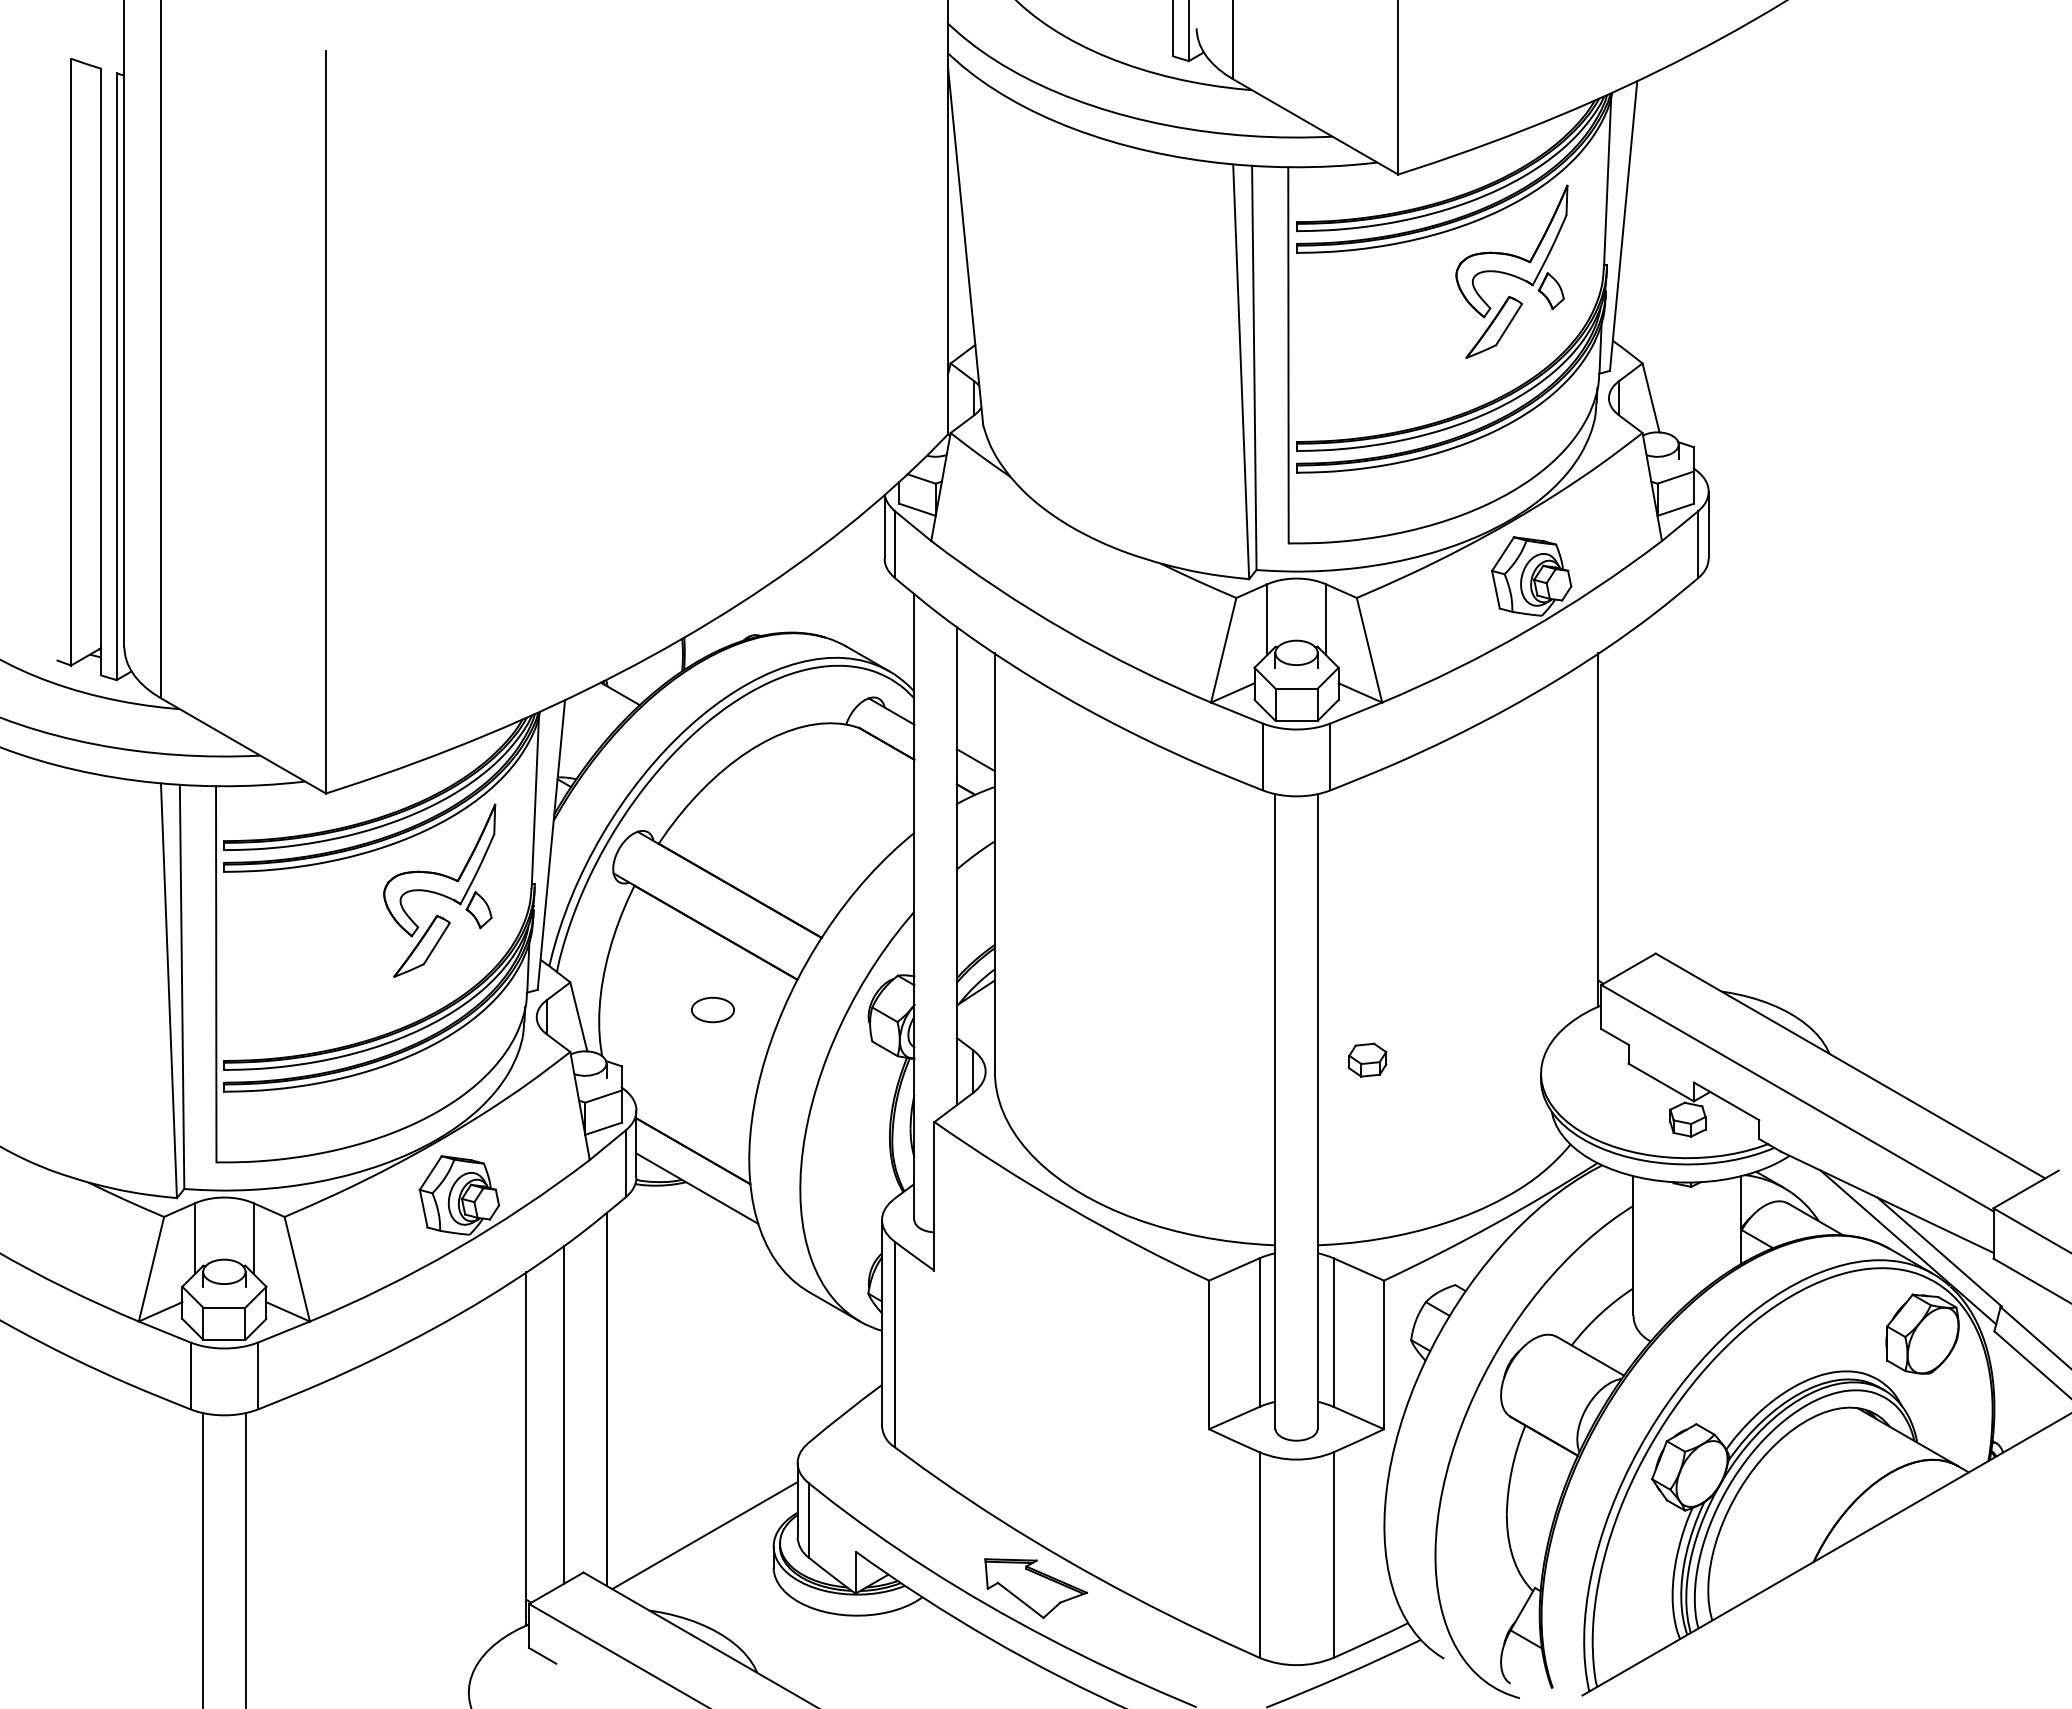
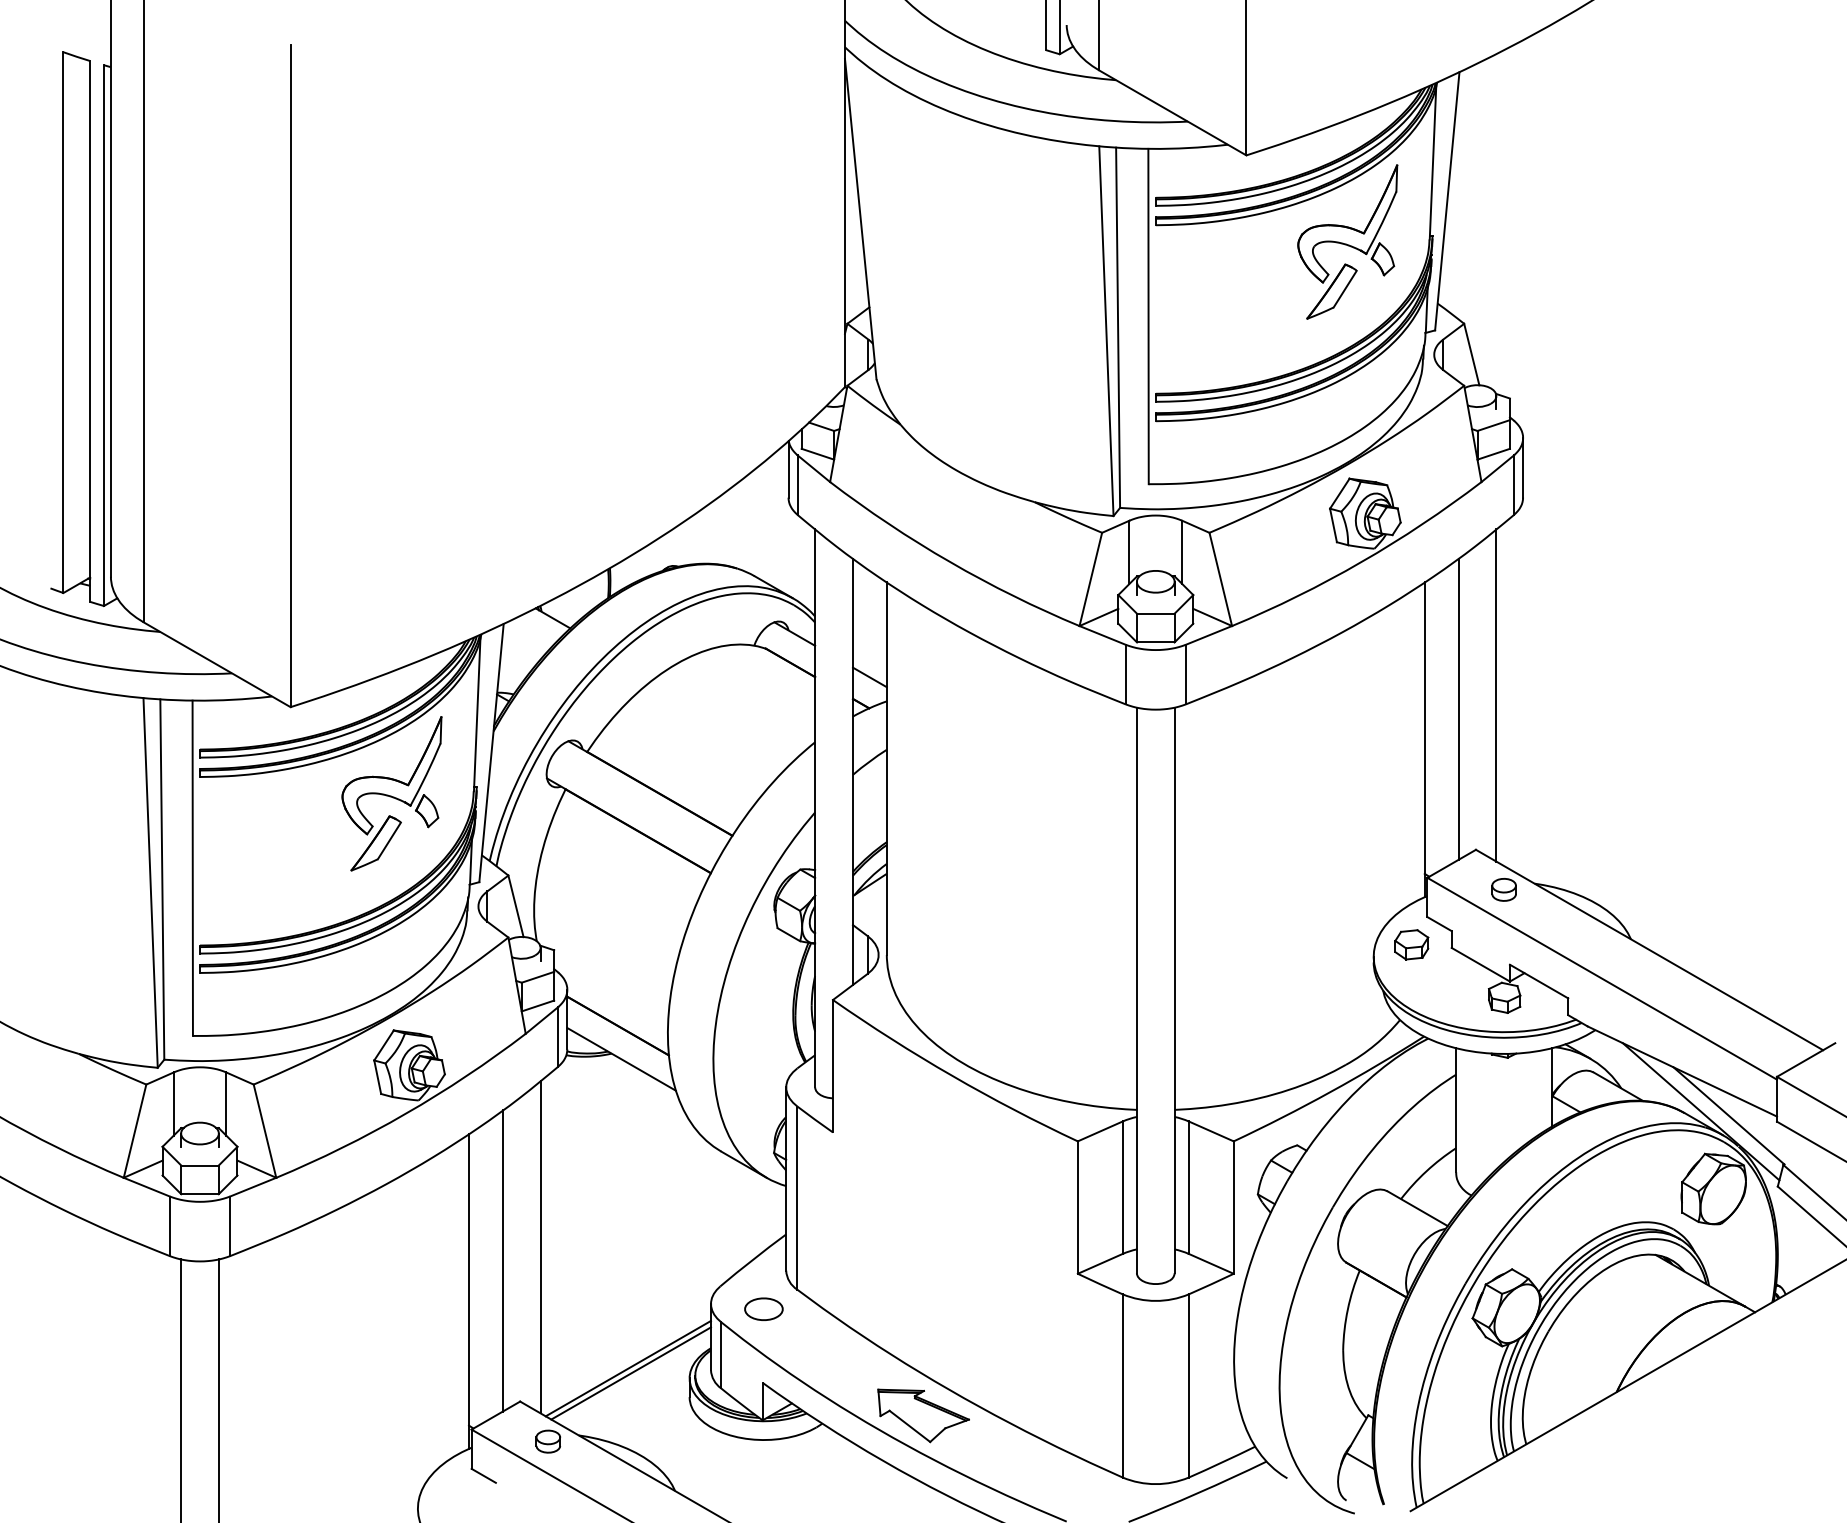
line: (1678, 779) -> (1496, 694), added
line: (1636, 795) -> (1458, 708), added
part: (1687, 998) -> (1504, 889), added
part: (712, 1010) -> (763, 1309), moved
part: (1367, 1059) -> (1411, 944), moved
line: (707, 1540) -> (630, 1373), added
part: (615, 1617) -> (548, 1441), added

